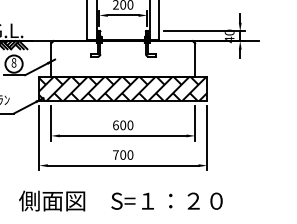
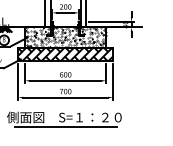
hatch: (122, 59) -> (65, 37), added
line: (122, 218) -> (65, 127), added

